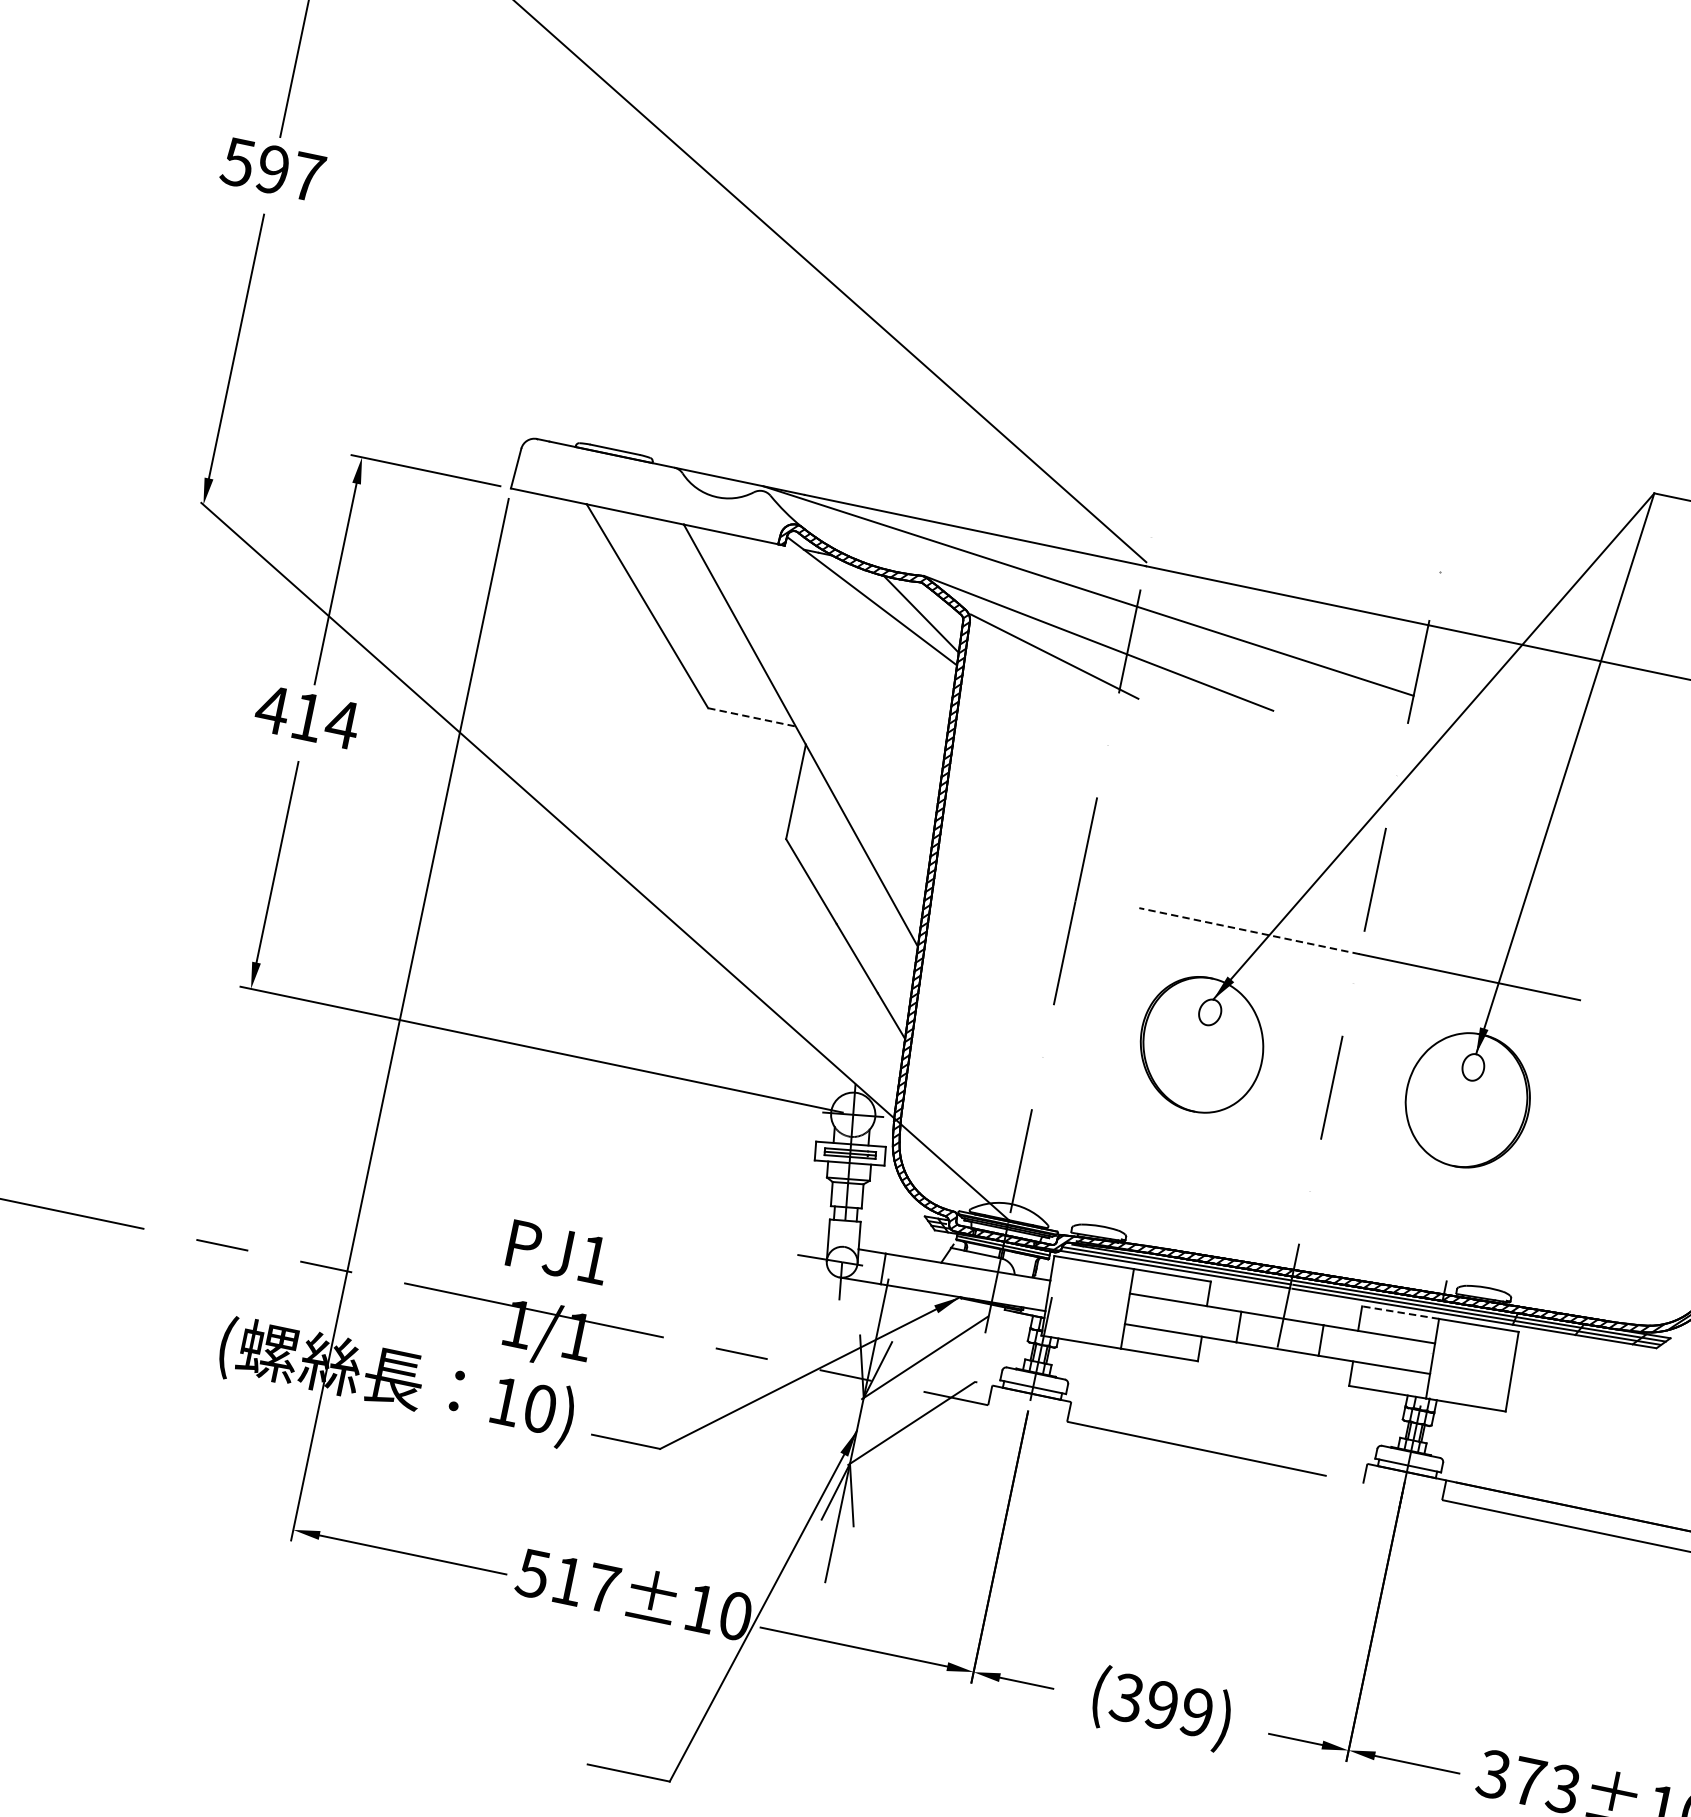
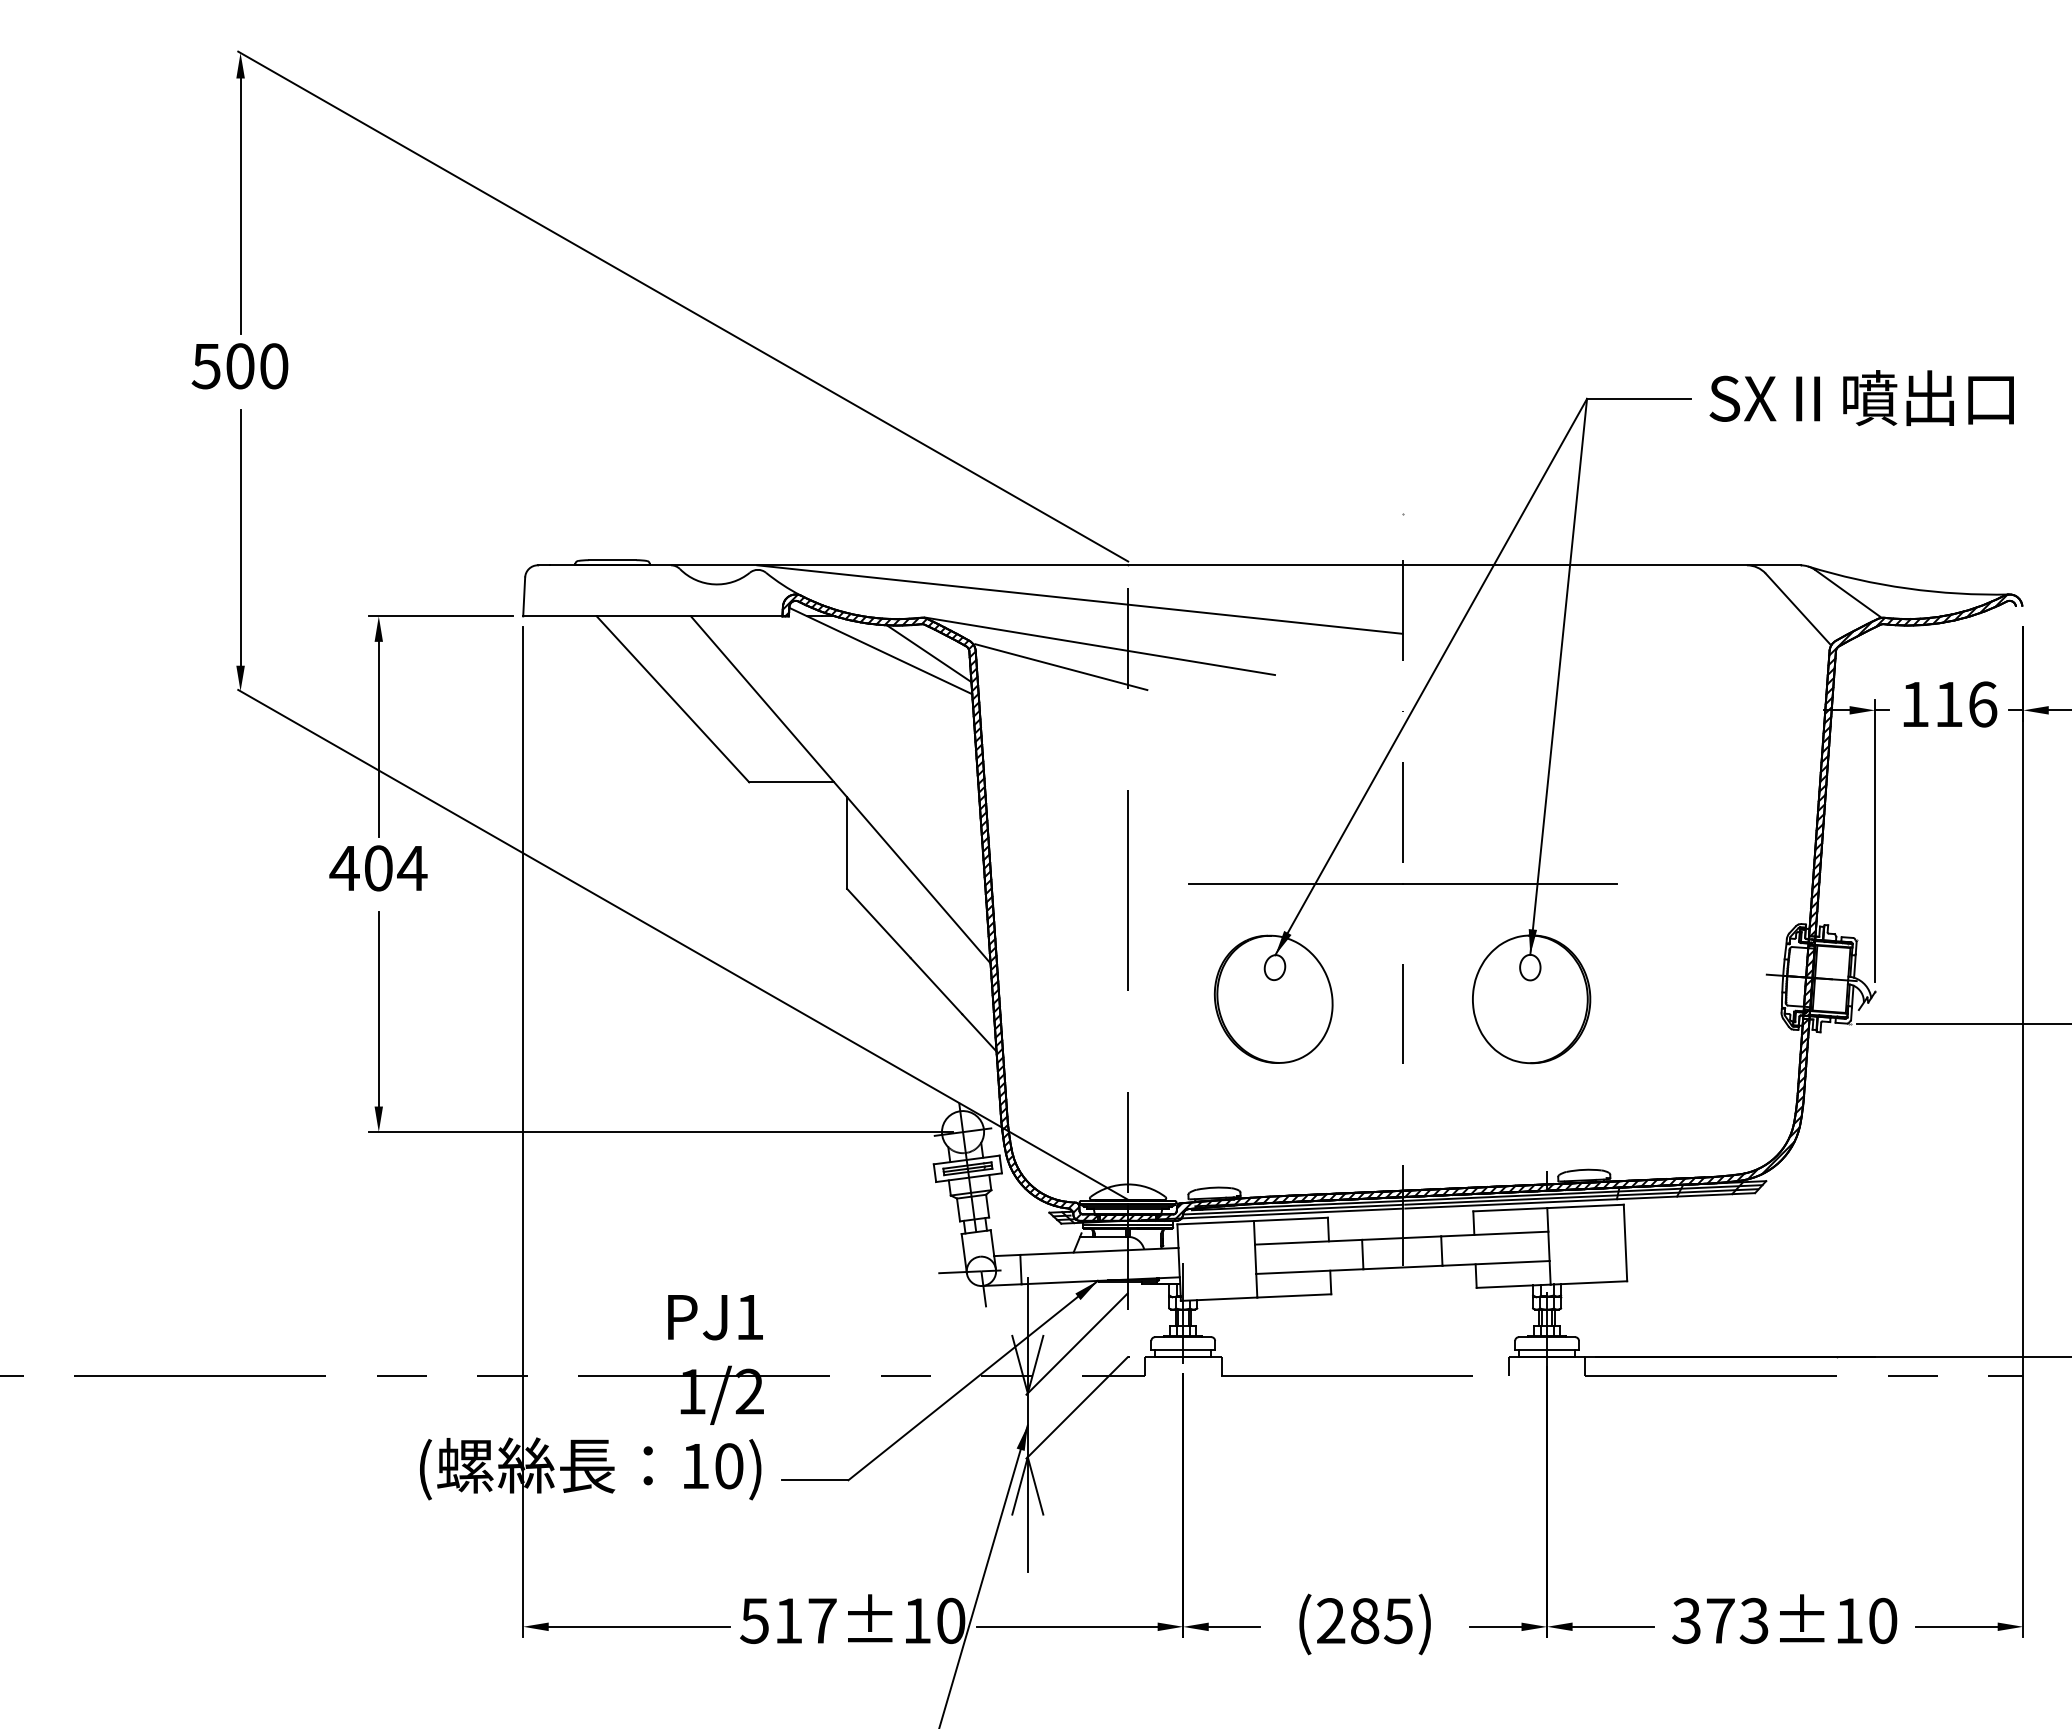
text: (290, 173) -> (257, 366), 597 -> 500
text: (307, 717) -> (378, 868), 414 -> 404
line: (751, 717) -> (791, 782), dashed -> solid
line: (1249, 931) -> (1295, 884), dashed -> solid
line: (1399, 1312) -> (1509, 1209), dashed -> solid
text: (577, 1336) -> (749, 1391), 1/1 -> 1/2
text: (1161, 1705) -> (1364, 1621), (399) -> (285)

